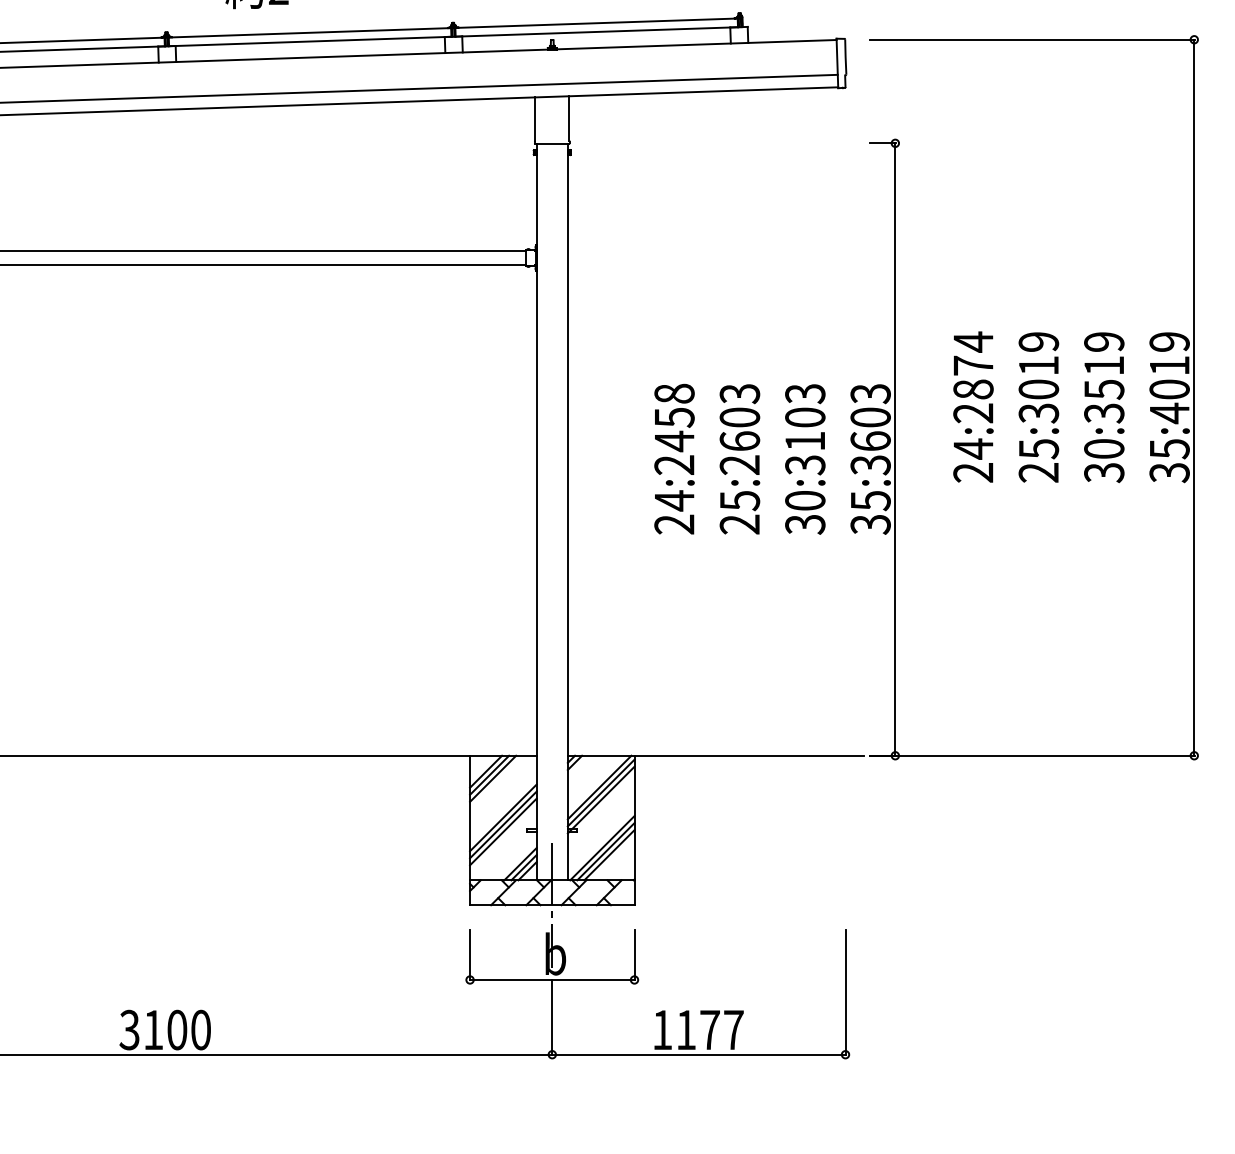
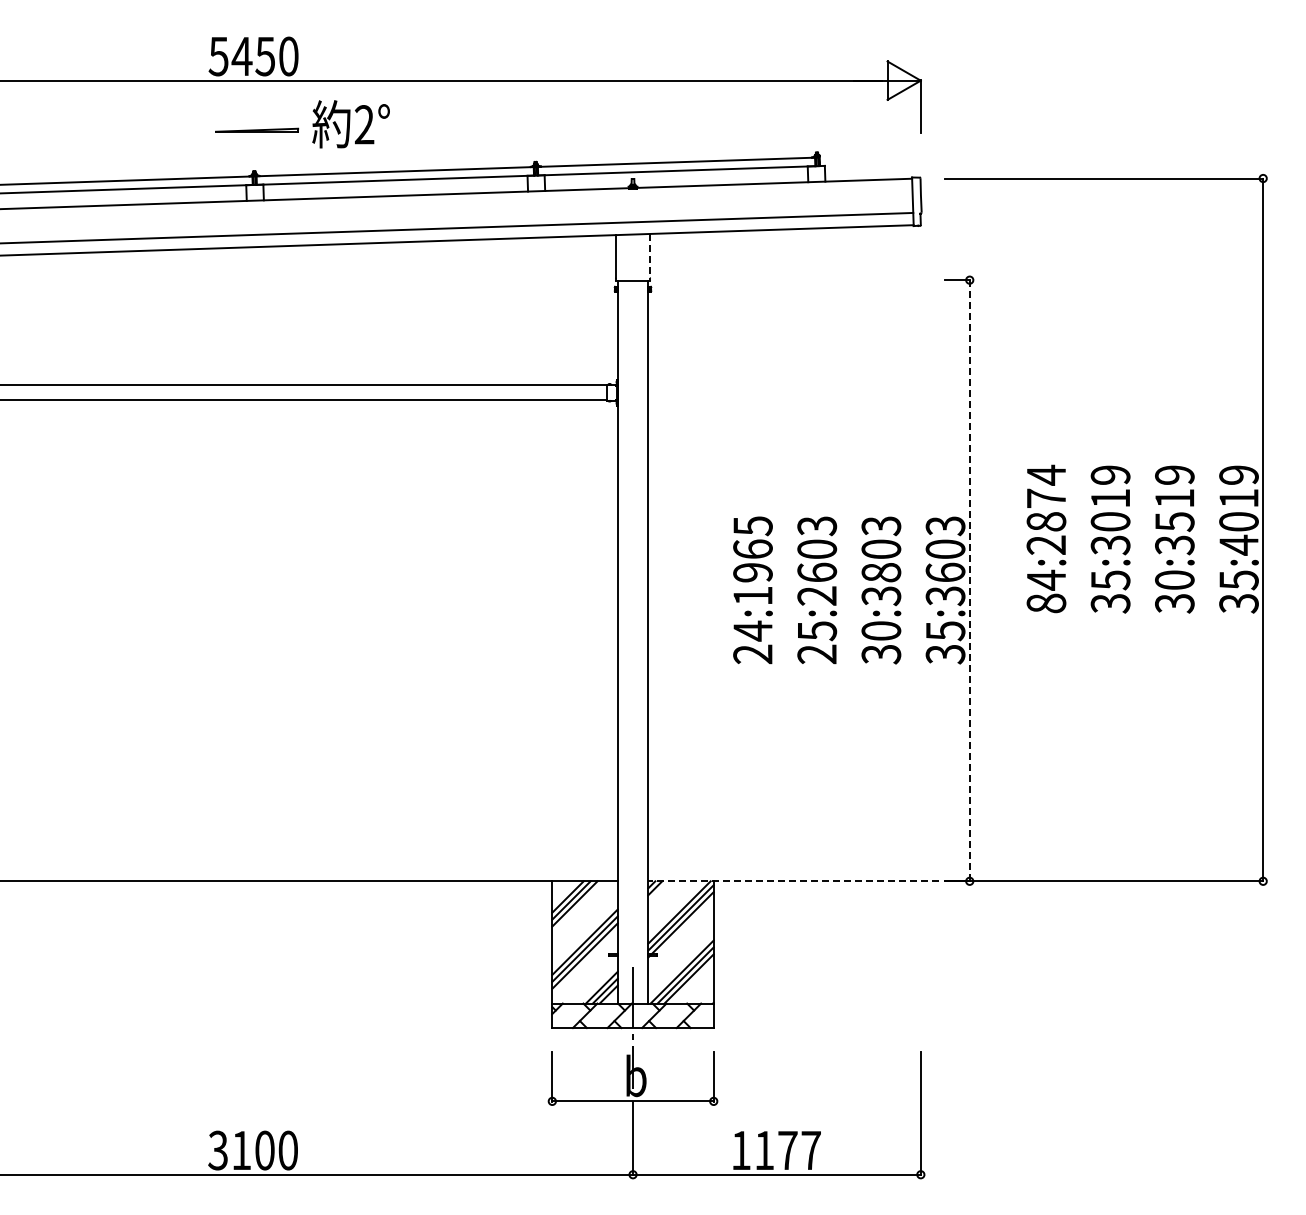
line: (569, 118) -> (649, 255), solid -> dashed
text: (674, 428) -> (752, 560), 24:2458 -> 24:1965
text: (805, 441) -> (881, 572), 30:3103 -> 30:3803
line: (895, 449) -> (969, 580), solid -> dashed
text: (973, 472) -> (1046, 603), 24:2874 -> 84:2874
text: (1038, 472) -> (1110, 603), 25:3019 -> 35:3019
line: (715, 755) -> (793, 881), solid -> dashed

